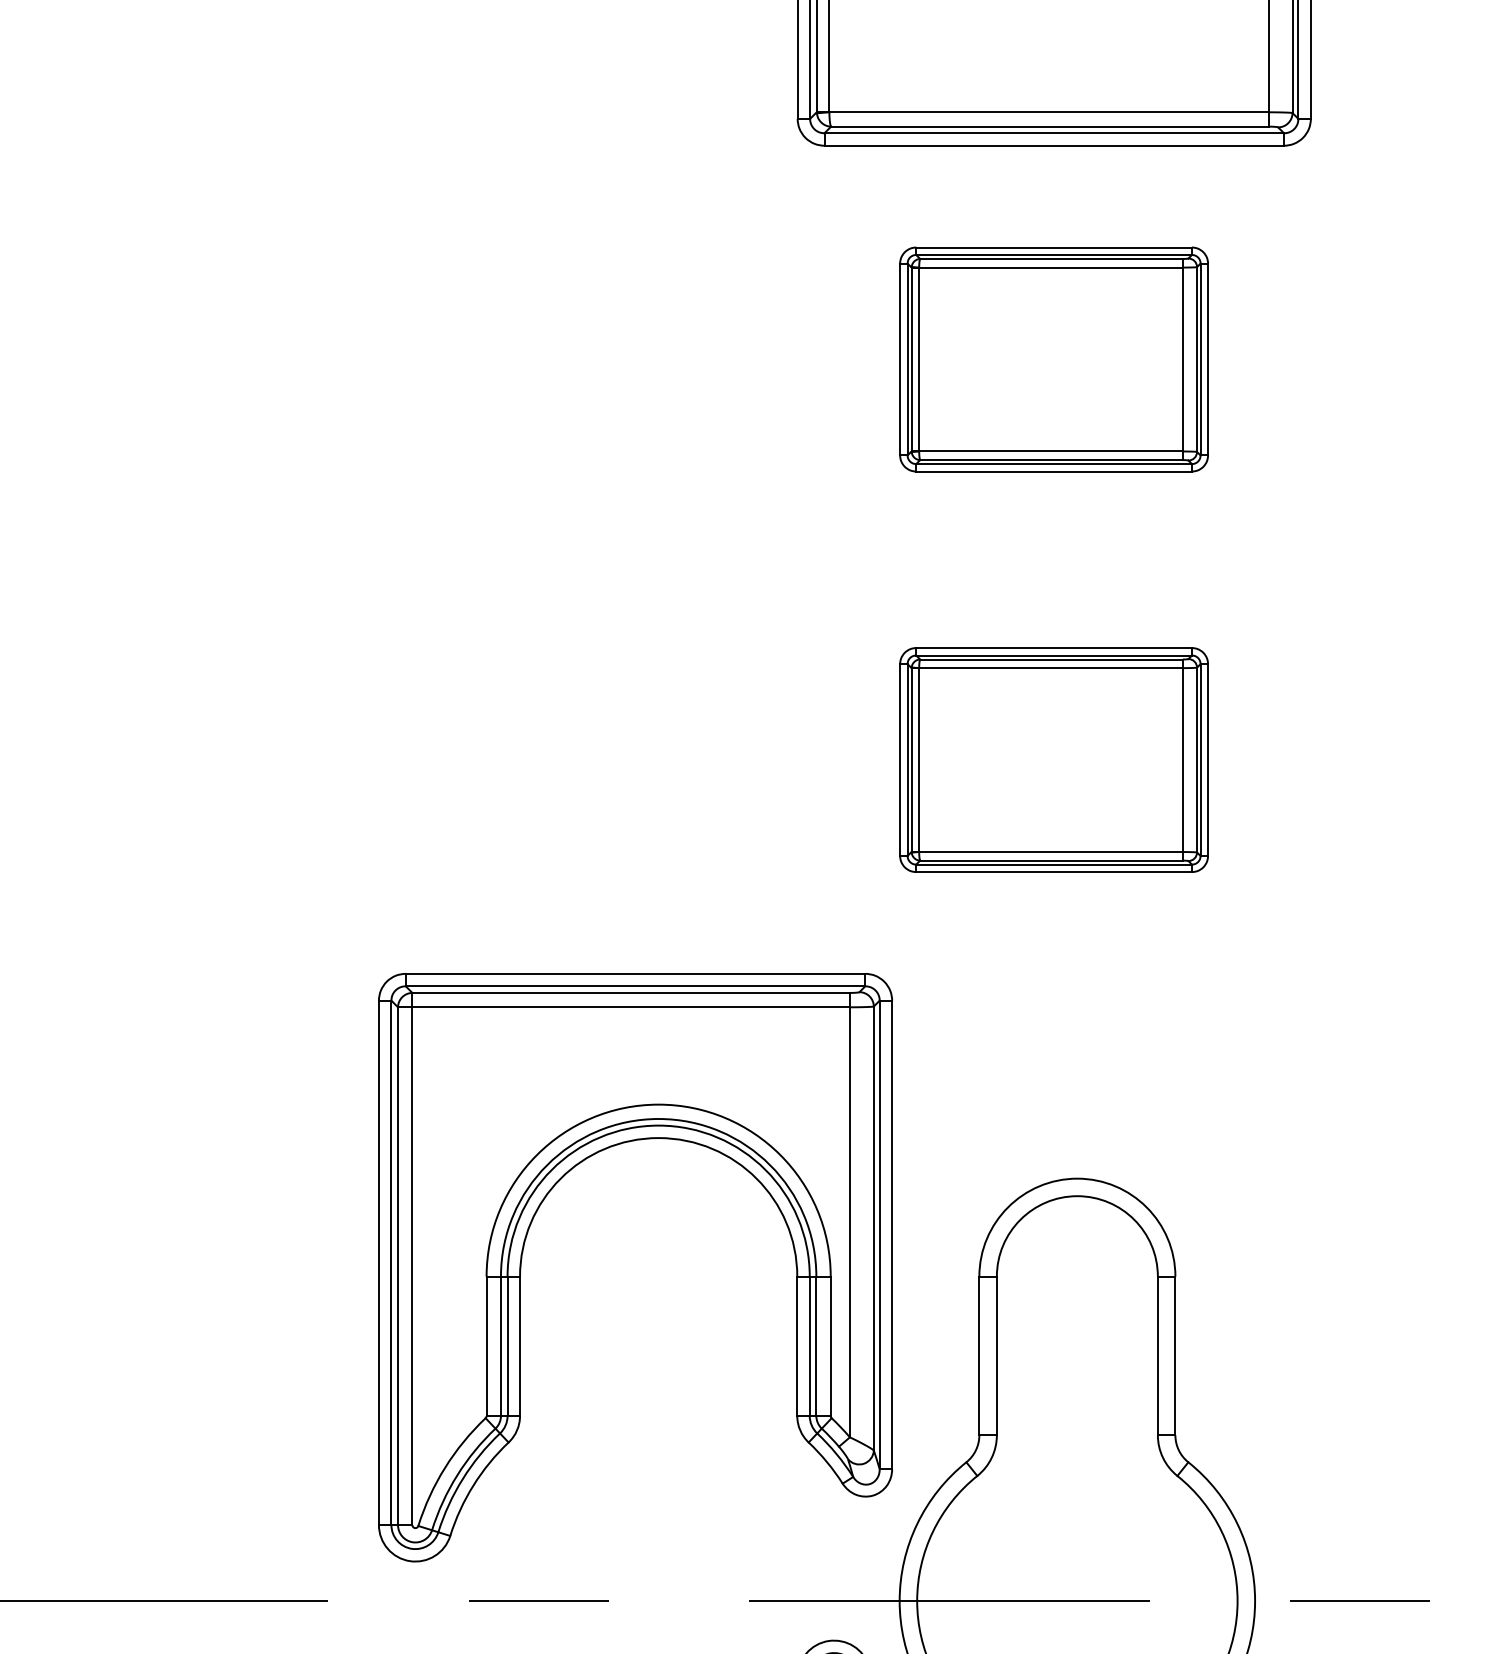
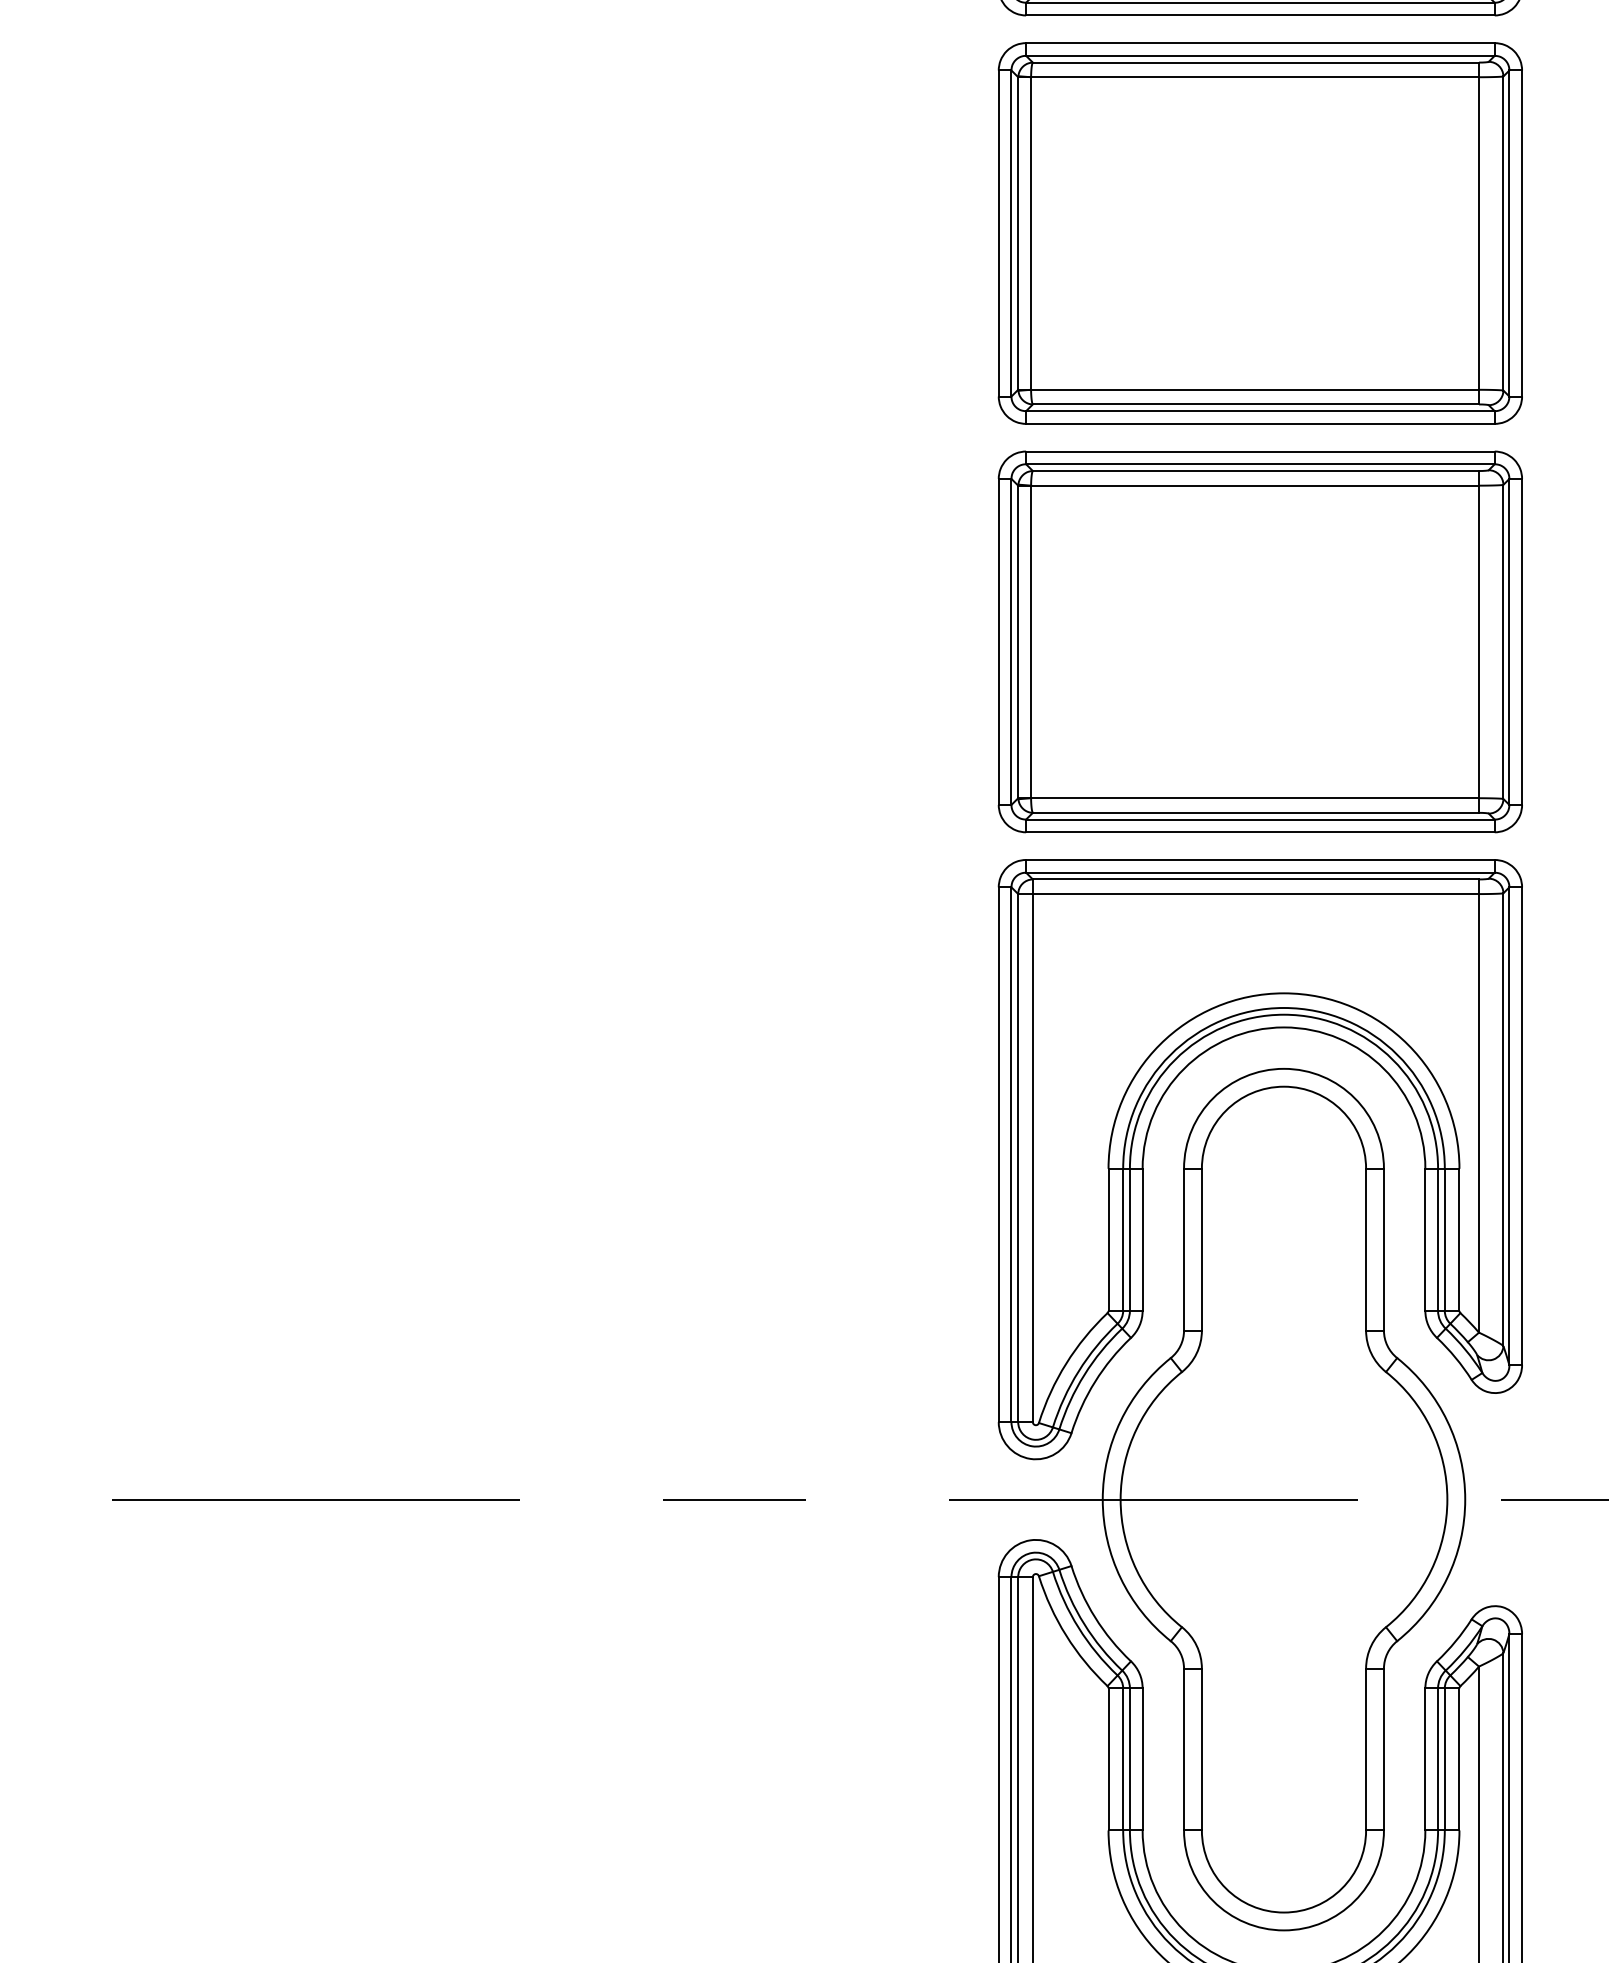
part: (1053, 359) -> (1259, 233), size x1.67
part: (1053, 759) -> (1259, 641), size x1.67
part: (528, 1232) -> (1151, 1123), moved

